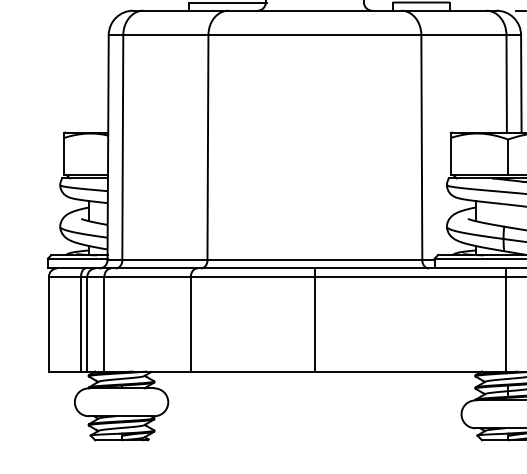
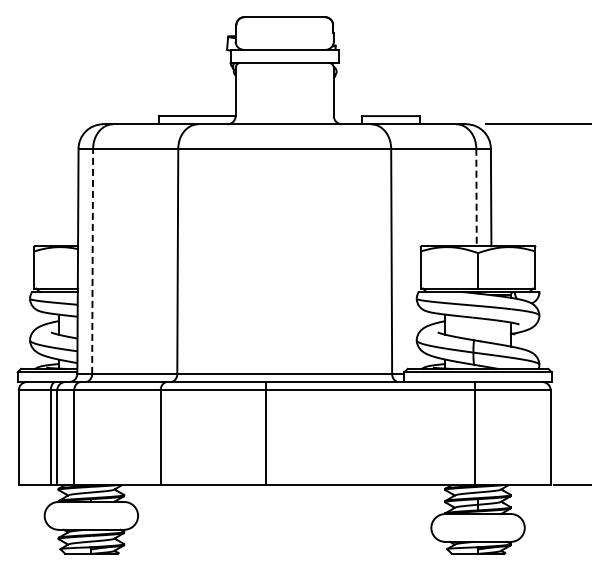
line: (506, 83) -> (476, 197), solid -> dashed
line: (122, 147) -> (92, 261), solid -> dashed
line: (314, 319) -> (265, 433), moved

